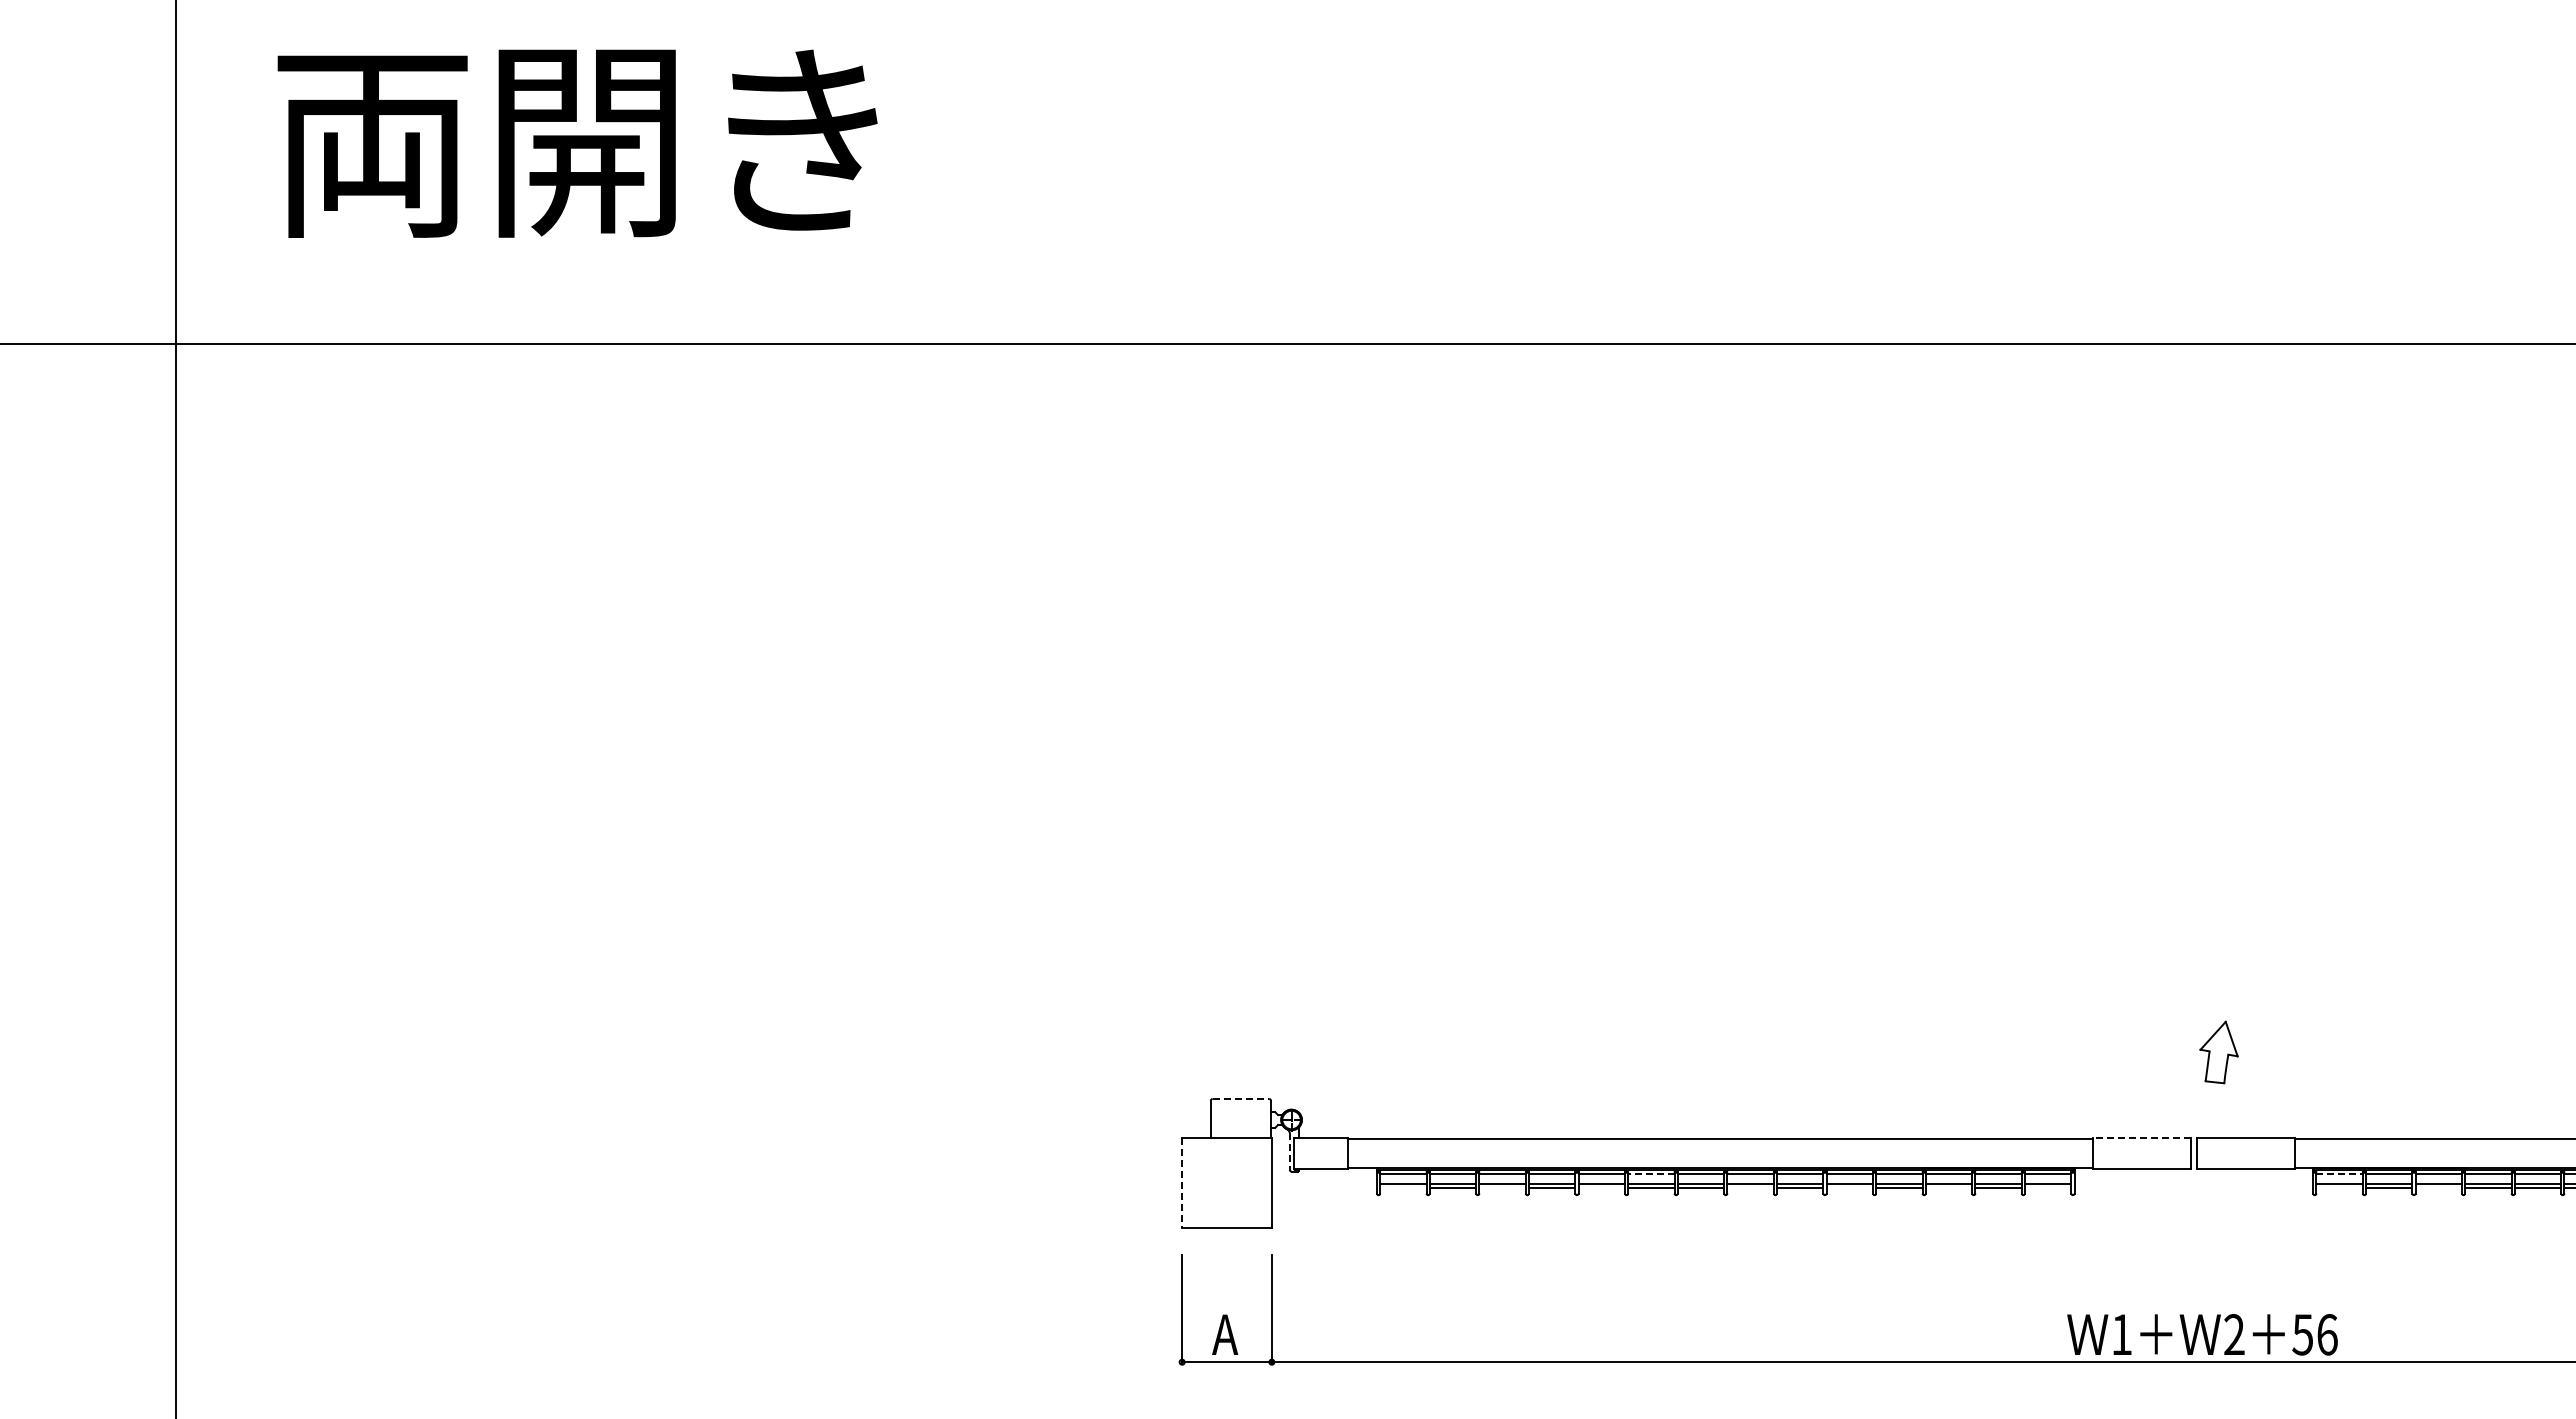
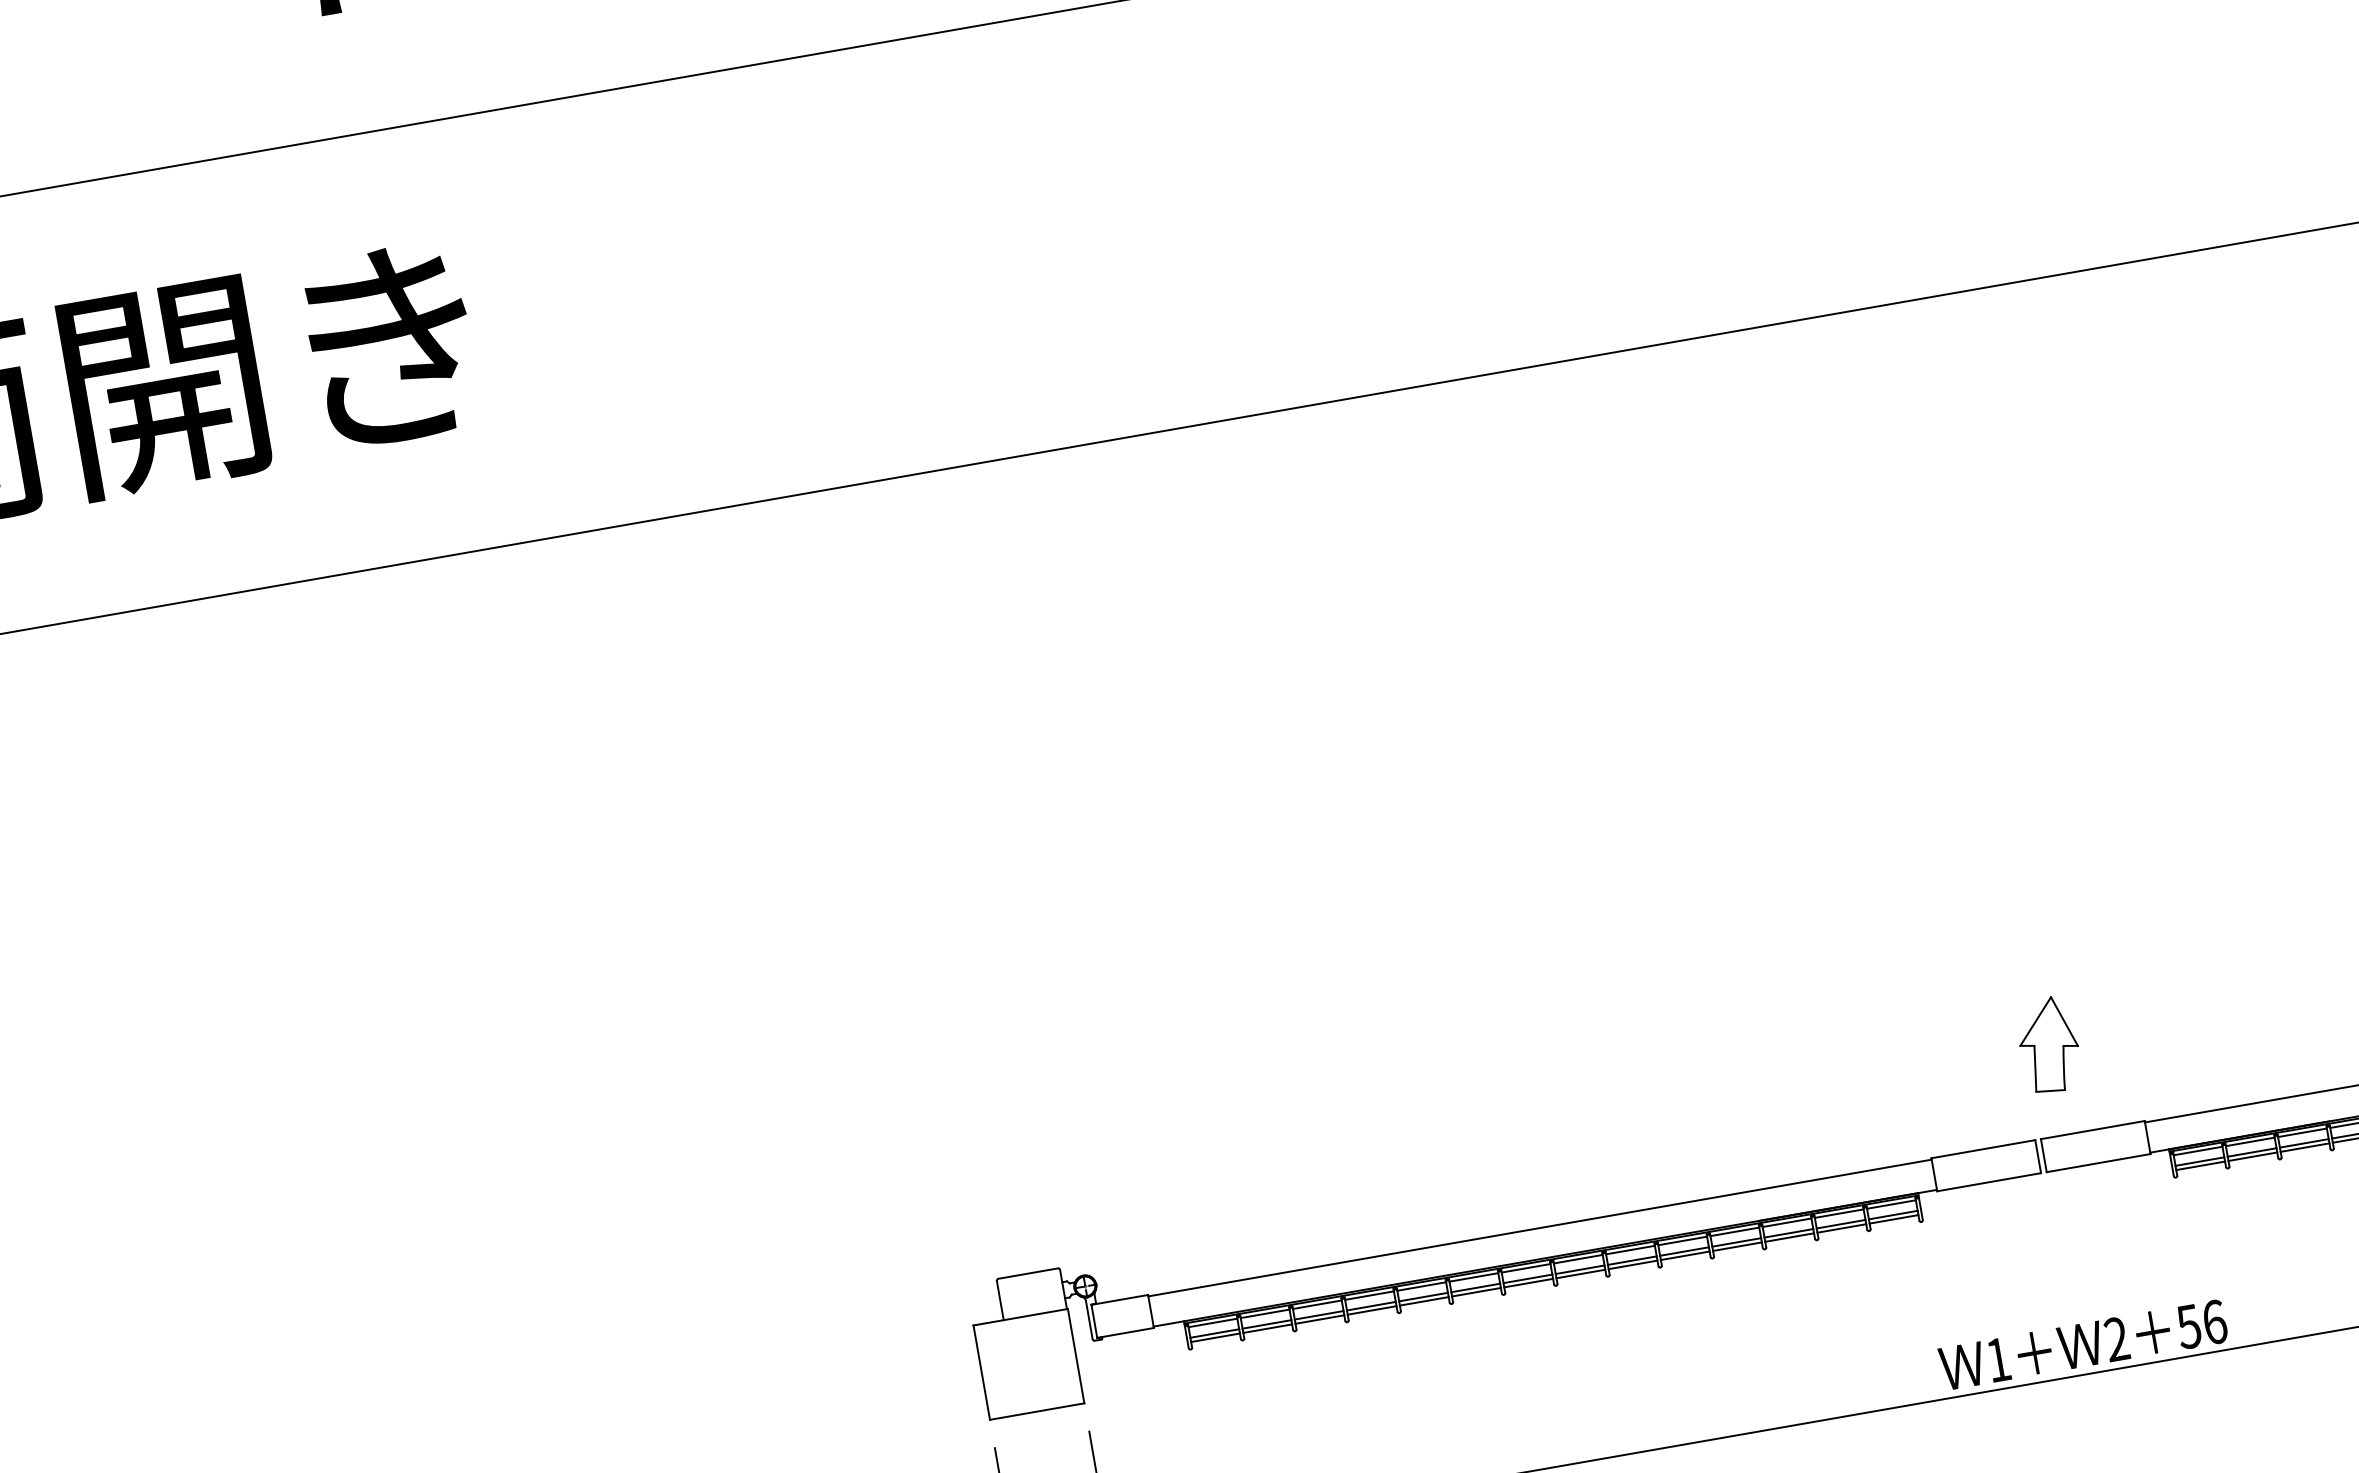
part: (2218, 1052) -> (2048, 1045), size x1.43
line: (1241, 1098) -> (1028, 1273), dashed -> solid
line: (2141, 1137) -> (1982, 1148), dashed -> solid
line: (1289, 1152) -> (1089, 1321), dashed -> solid
line: (1650, 1174) -> (1473, 1277), dashed -> solid
line: (2340, 1174) -> (2199, 1151), dashed -> solid
line: (1182, 1182) -> (982, 1372), dashed -> solid
line: (1403, 1188) -> (1215, 1337), added
line: (1502, 1188) -> (1319, 1319), added
line: (1601, 1188) -> (1424, 1301), added
line: (1750, 1188) -> (1580, 1274), added
line: (1849, 1188) -> (1685, 1256), added
line: (1948, 1188) -> (1789, 1237), added
line: (2047, 1188) -> (1893, 1219), added
line: (2339, 1188) -> (2200, 1166), added
line: (2438, 1188) -> (2304, 1147), added

